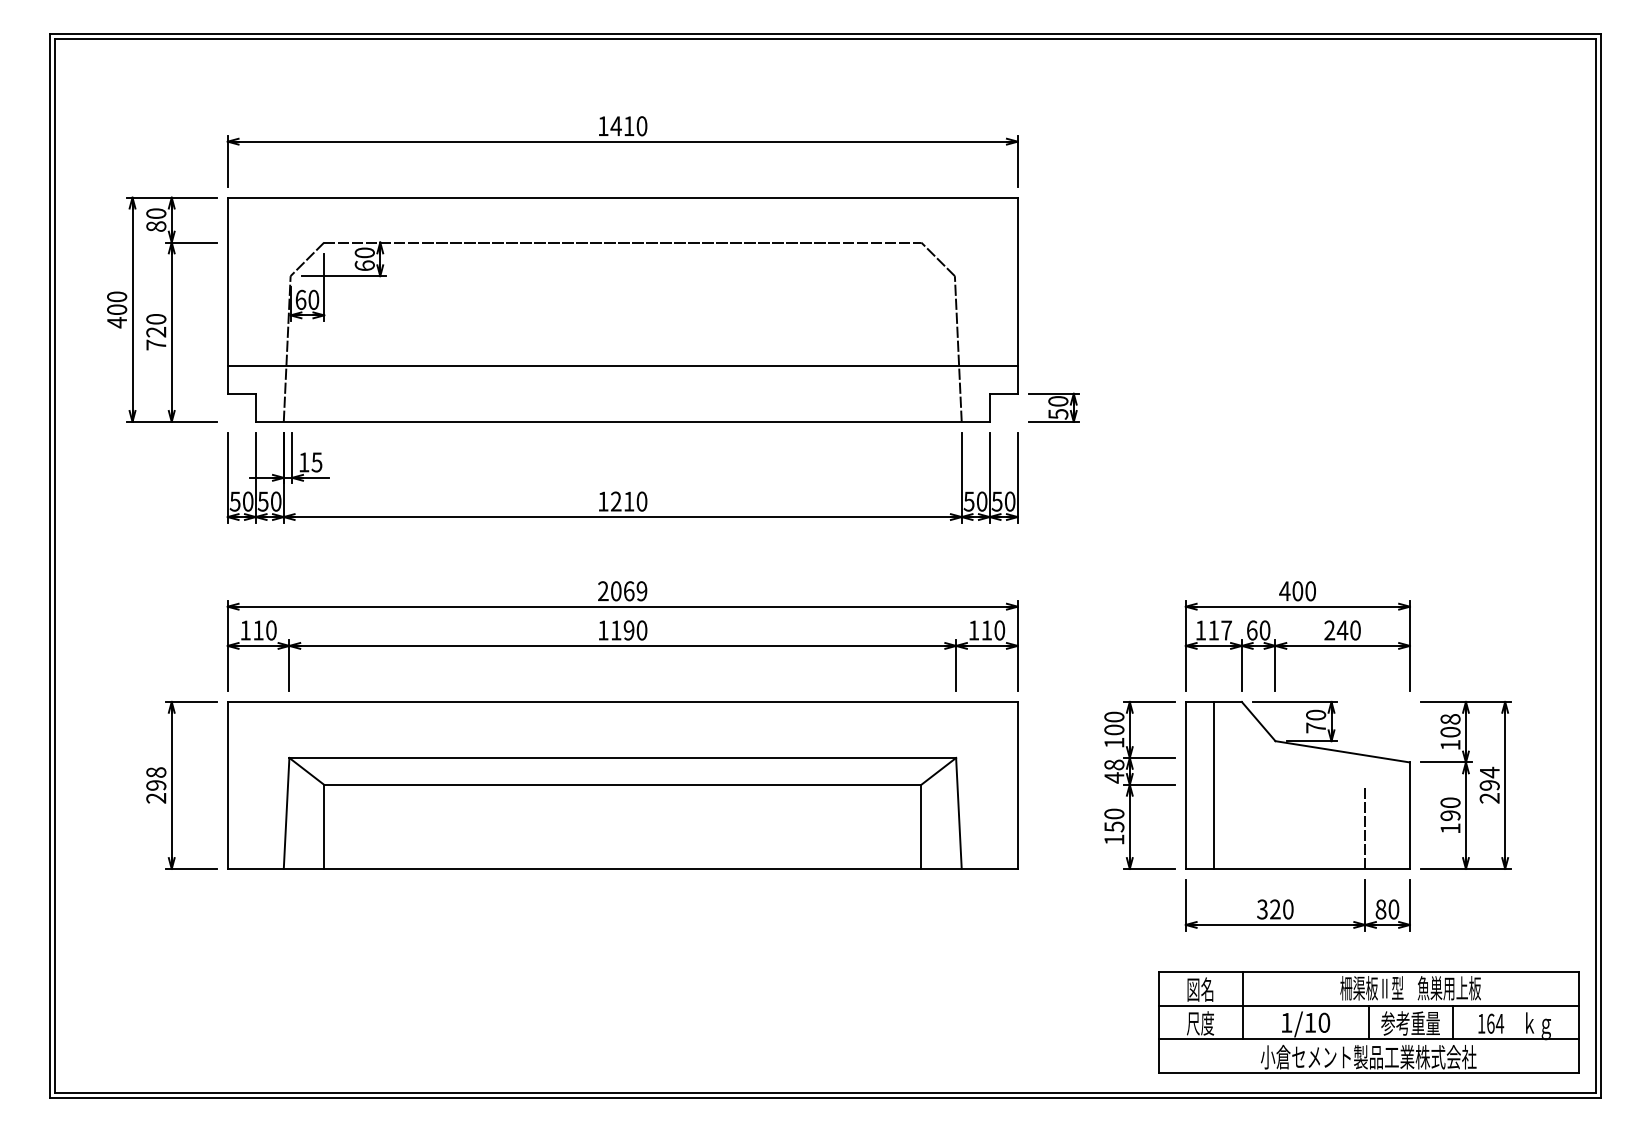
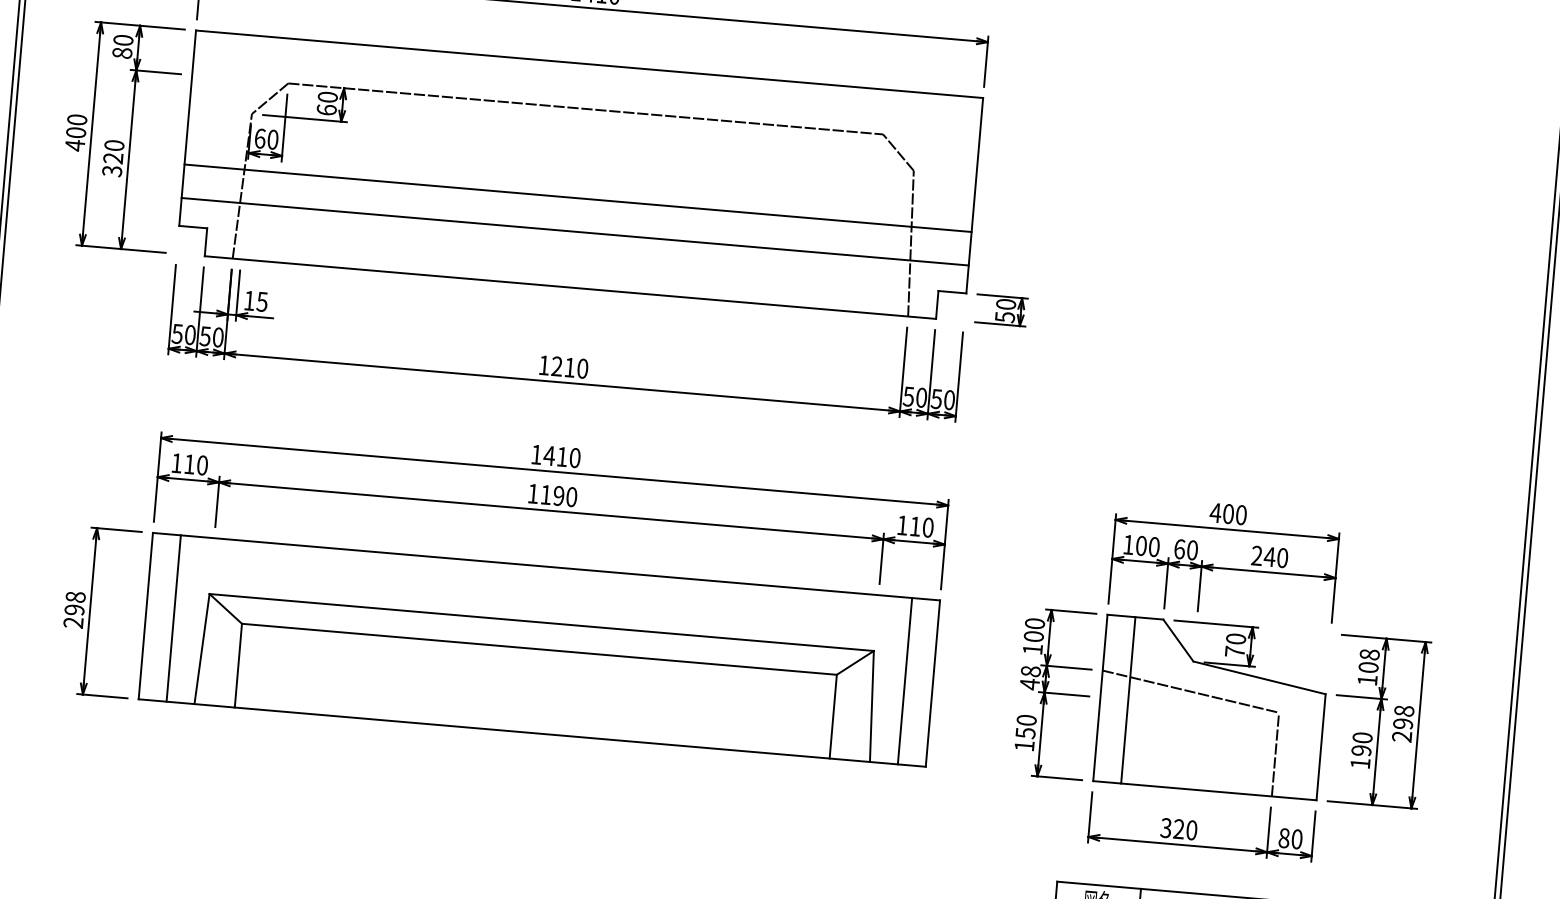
line: (622, 332) -> (577, 198), added
text: (156, 344) -> (112, 170), 720 -> 320
text: (622, 591) -> (555, 456), 2069 -> 1410
text: (1219, 630) -> (1147, 546), 117 -> 100
line: (1275, 770) -> (1190, 690), added
text: (1489, 772) -> (1404, 711), 294 -> 298
line: (255, 784) -> (173, 617), added
line: (989, 784) -> (904, 680), added

